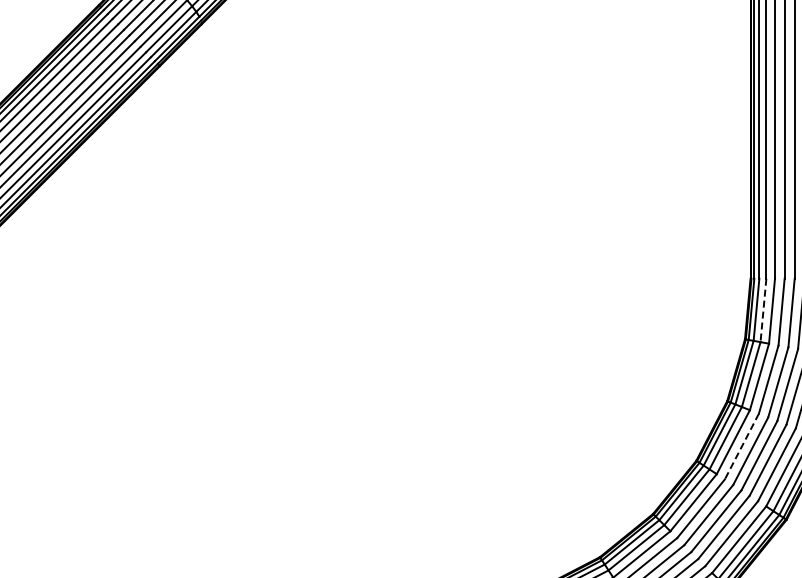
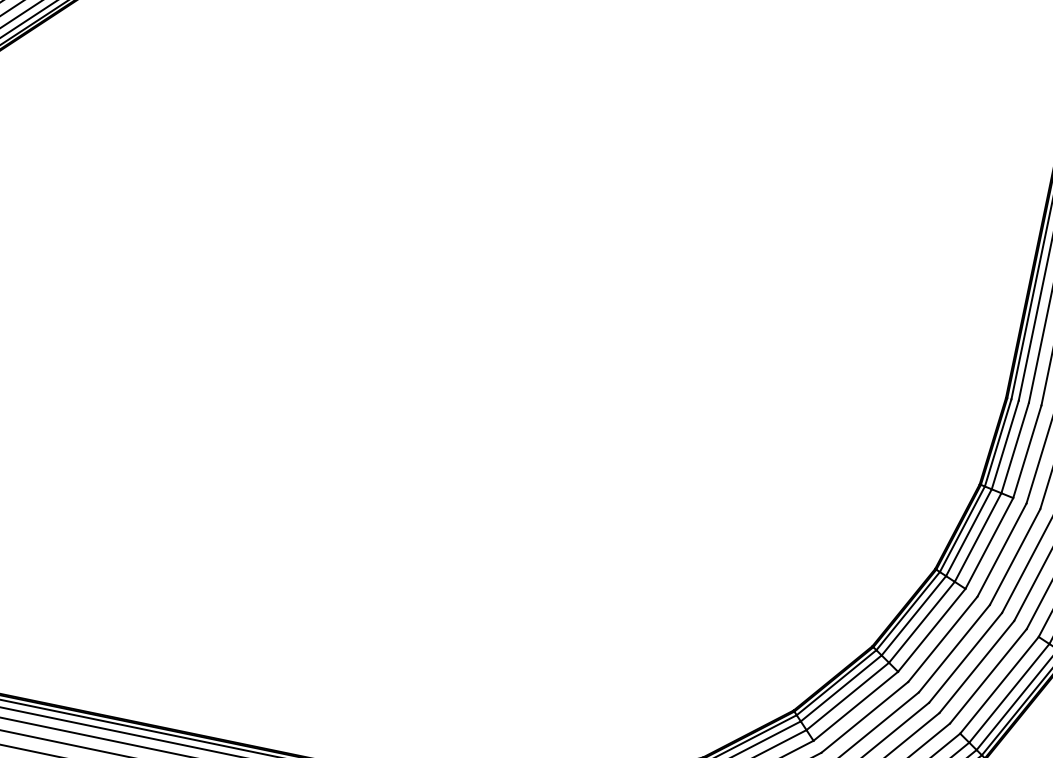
line: (763, 310) -> (1015, 448), dashed -> solid
line: (741, 446) -> (942, 639), dashed -> solid

